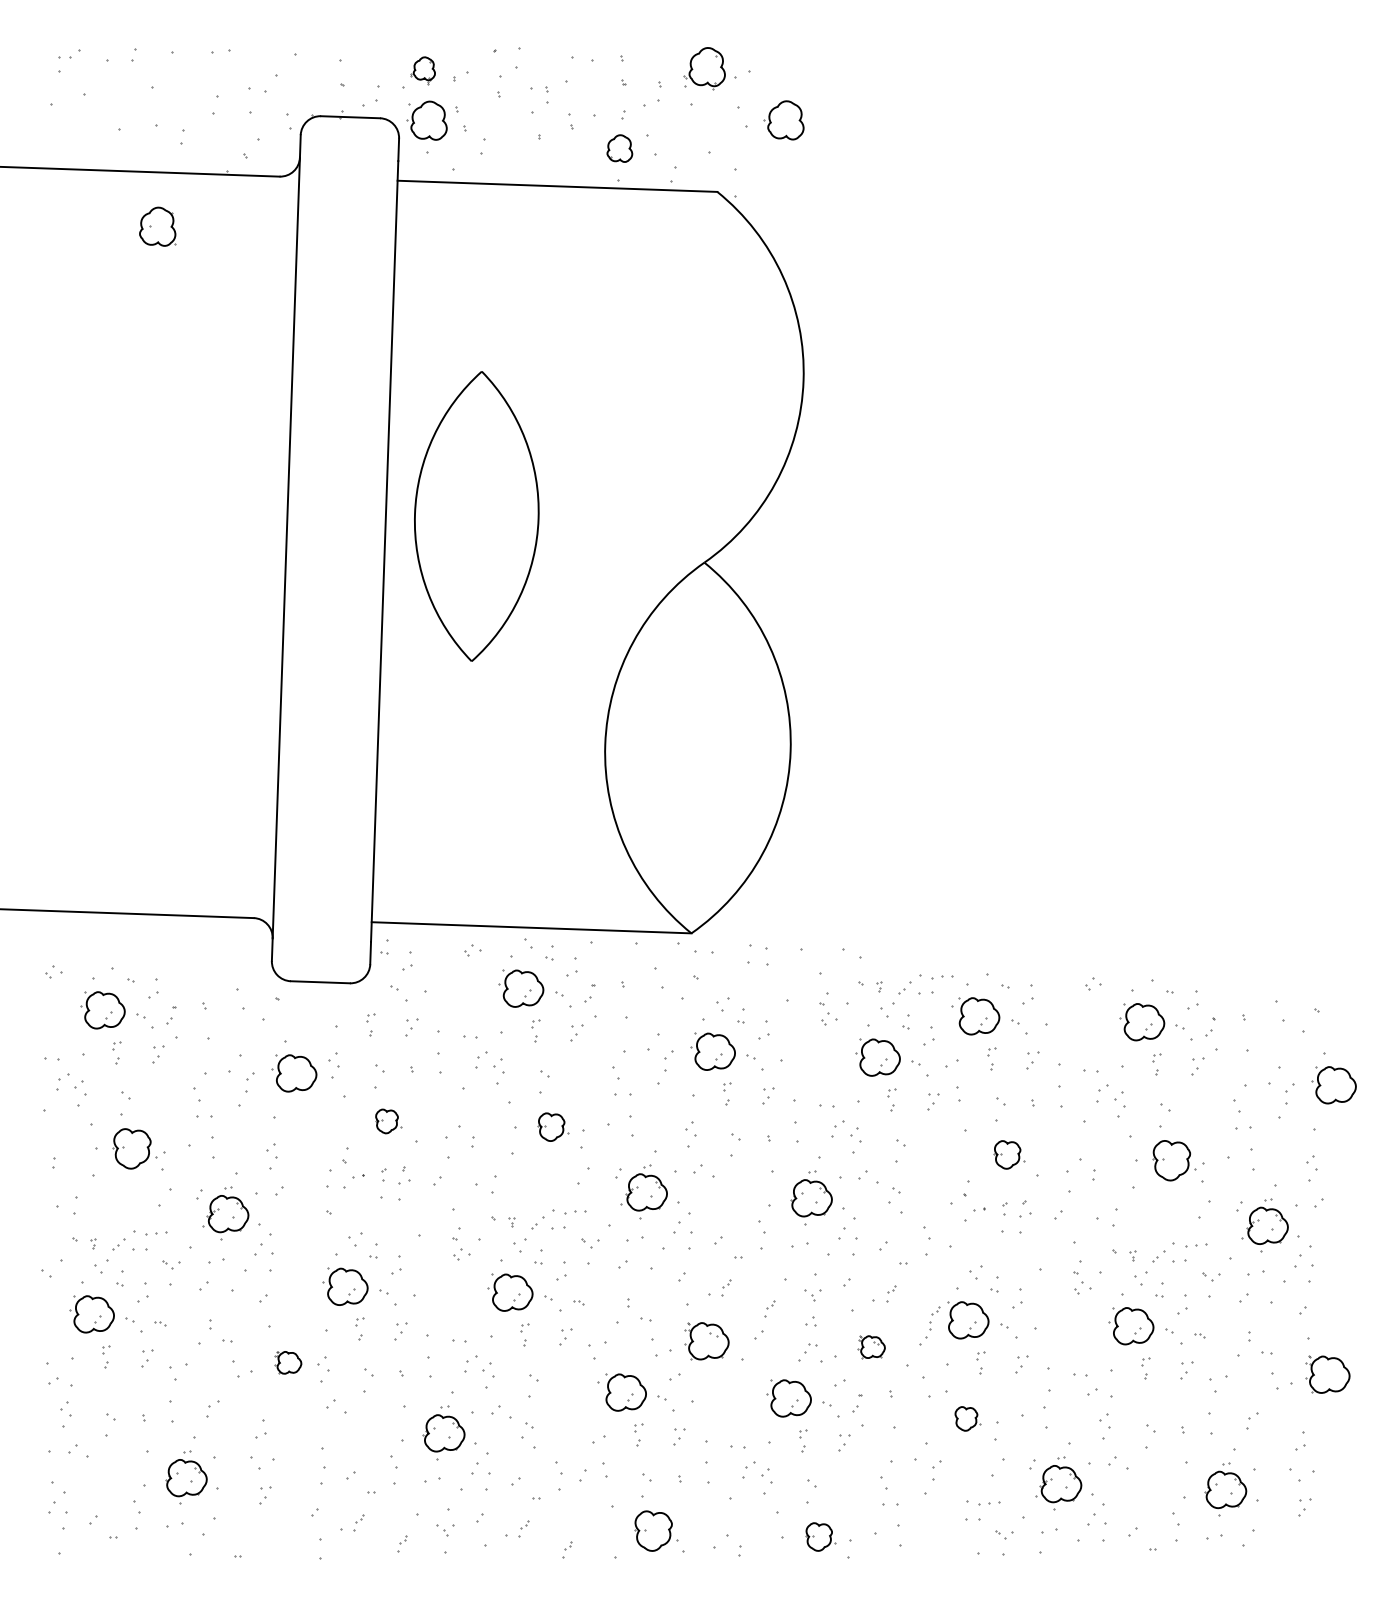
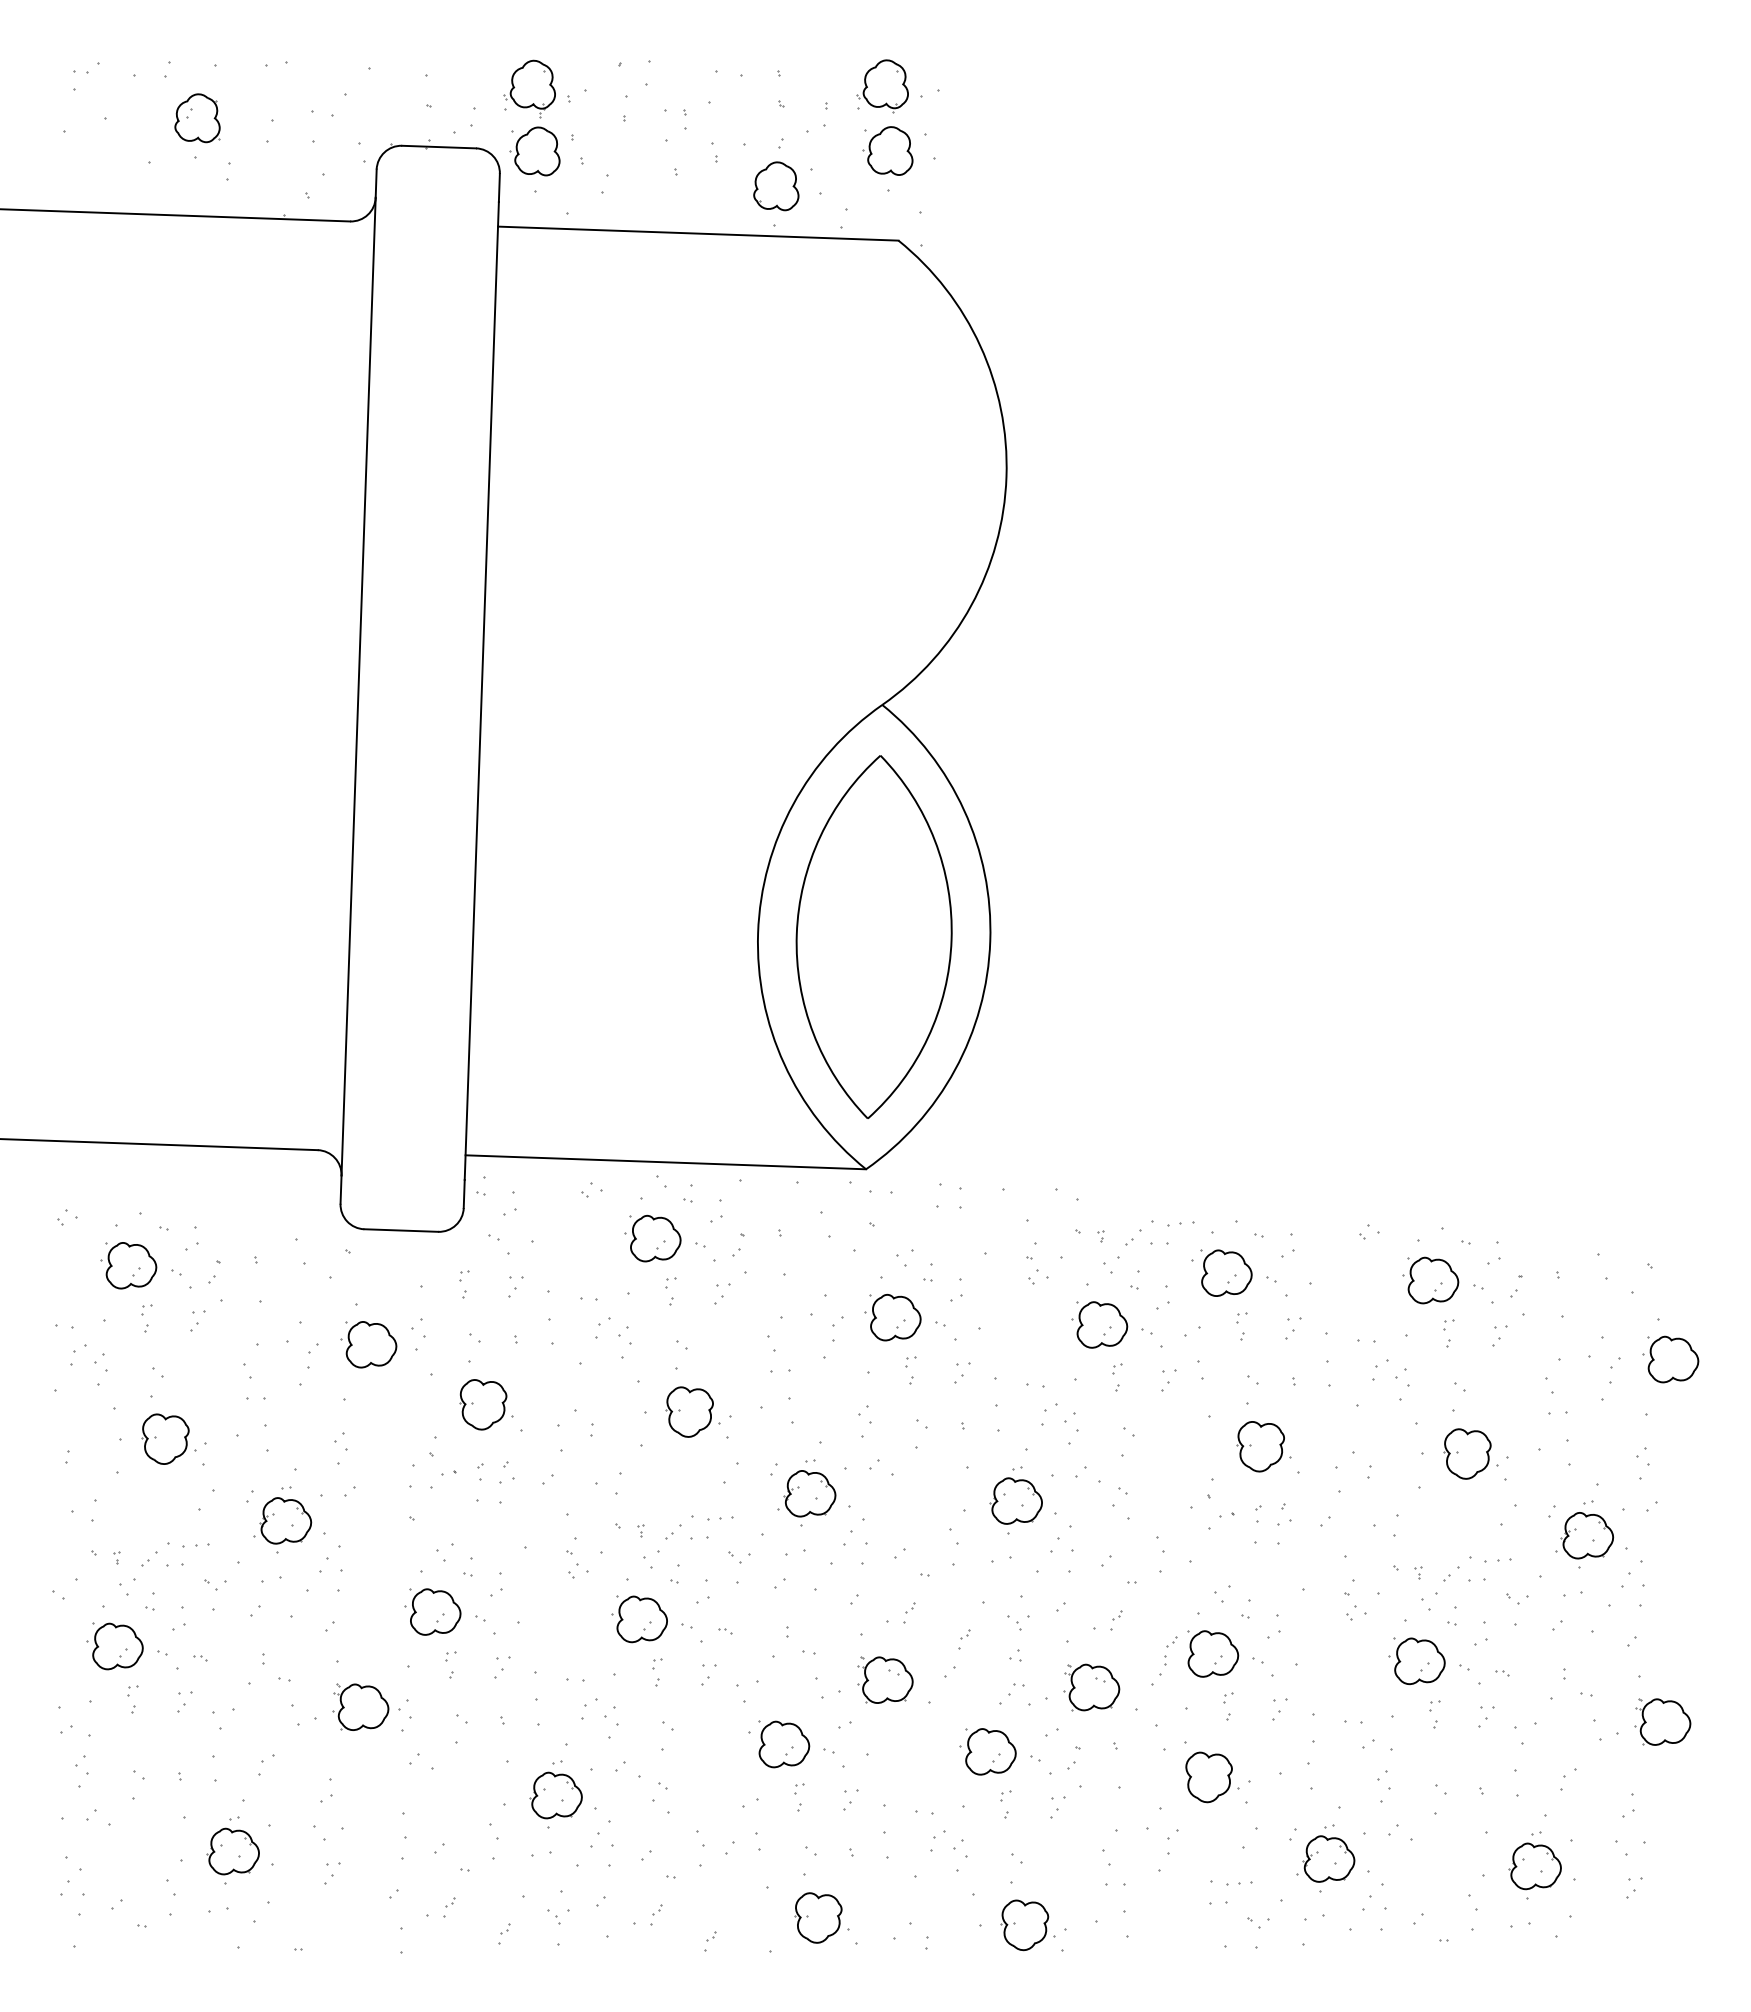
part: (422, 70) -> (529, 88), size x1.67
part: (783, 119) -> (887, 150), moved
part: (619, 148) -> (776, 186), size x1.43
part: (157, 226) -> (197, 118), moved
part: (476, 515) -> (873, 936), moved
part: (388, 1121) -> (486, 1404), size x1.67
part: (552, 1126) -> (692, 1411), size x1.43
part: (1008, 1154) -> (1263, 1446), size x1.43
part: (871, 1347) -> (1091, 1687), size x1.67
part: (287, 1362) -> (360, 1706), size x1.67
part: (968, 1418) -> (1212, 1777), size x1.67
part: (820, 1537) -> (1027, 1925), size x1.43

